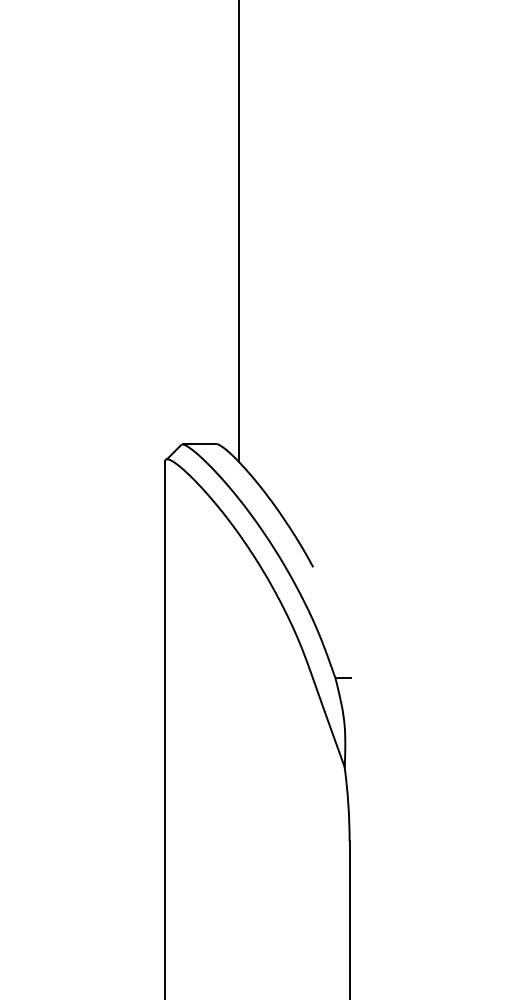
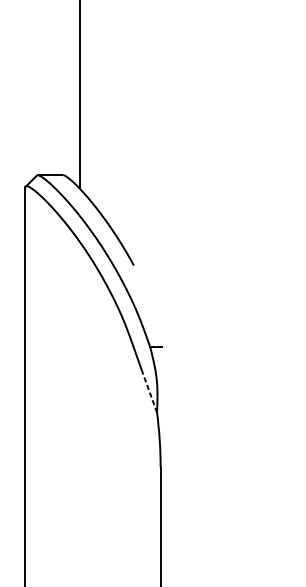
line: (334, 739) -> (149, 392), solid -> dashed

